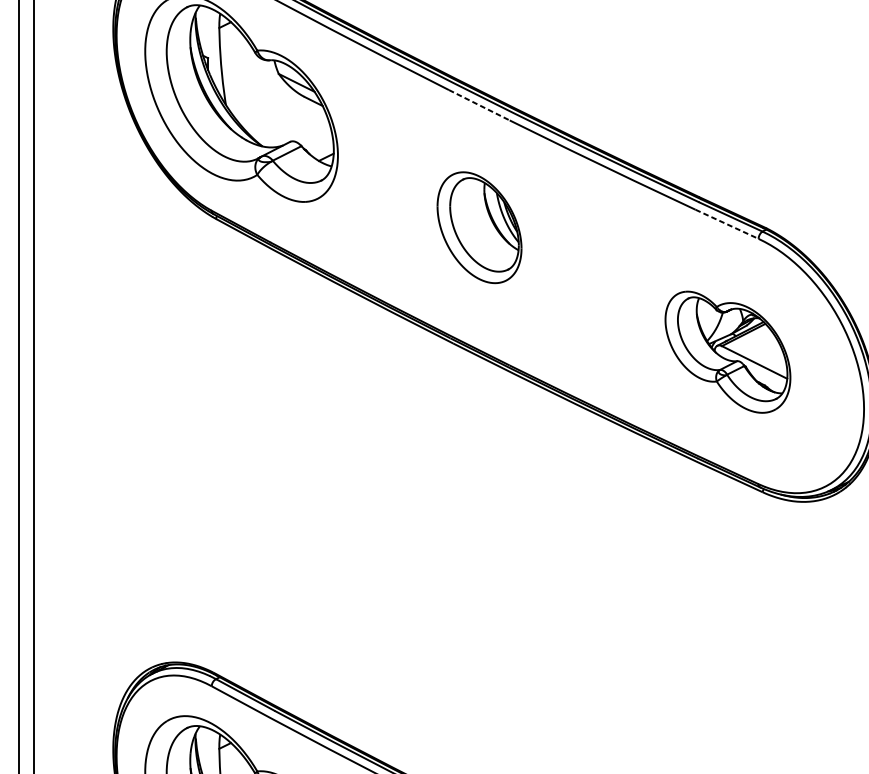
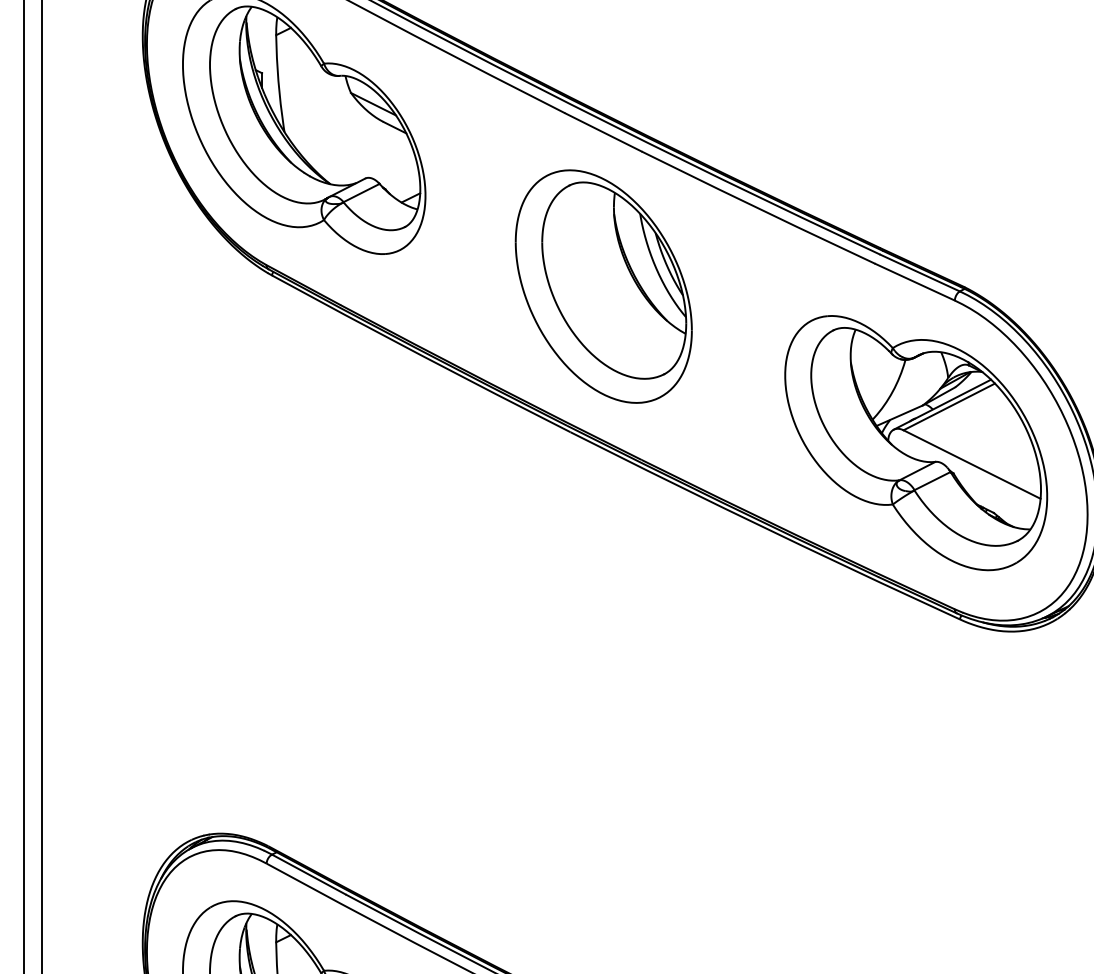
line: (479, 105) -> (603, 132), dashed -> solid
line: (727, 224) -> (915, 282), dashed -> solid
part: (479, 227) -> (603, 286), size x1.67
part: (728, 352) -> (916, 443), size x1.67

